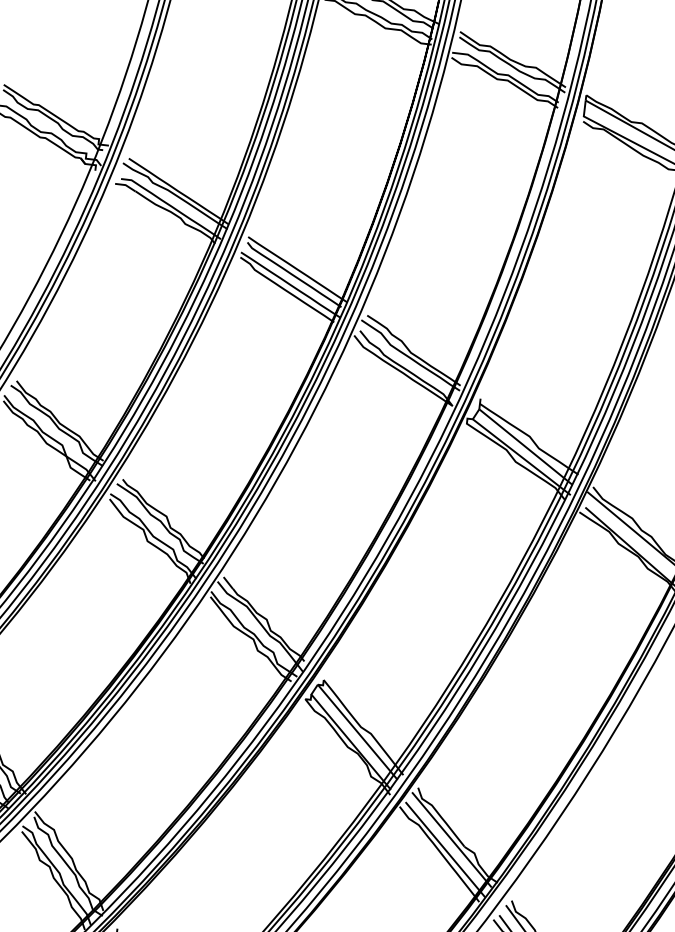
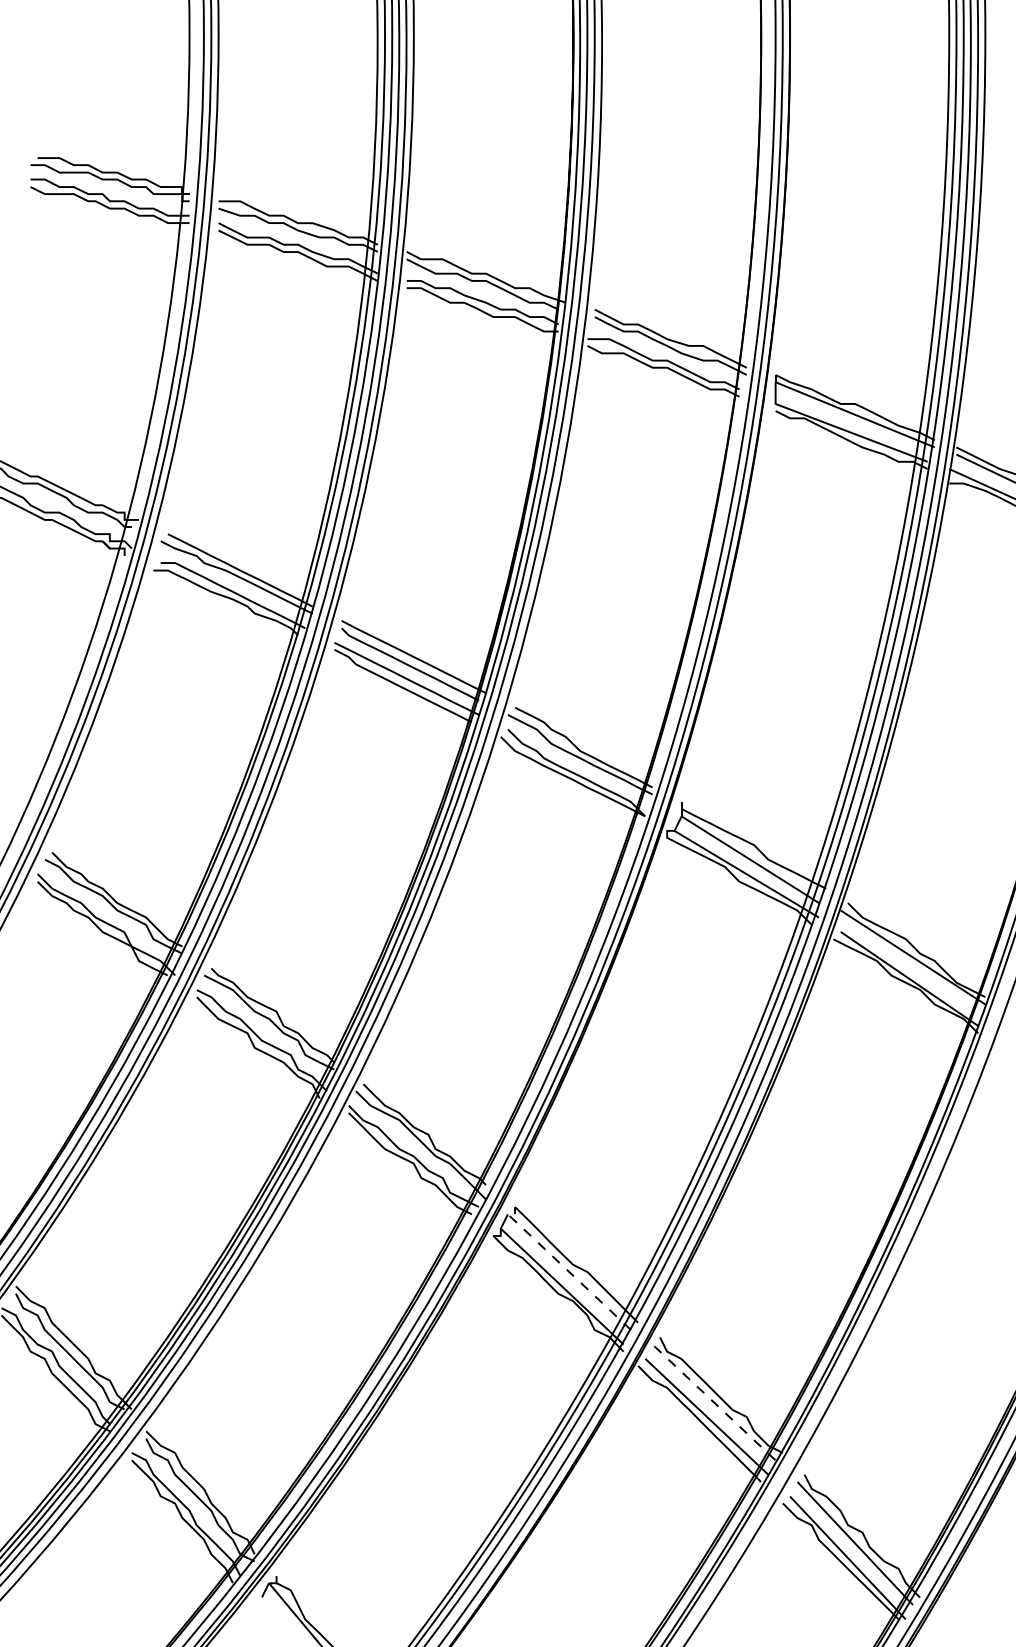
line: (353, 726) -> (562, 1265), solid -> dashed
line: (451, 839) -> (713, 1402), solid -> dashed

